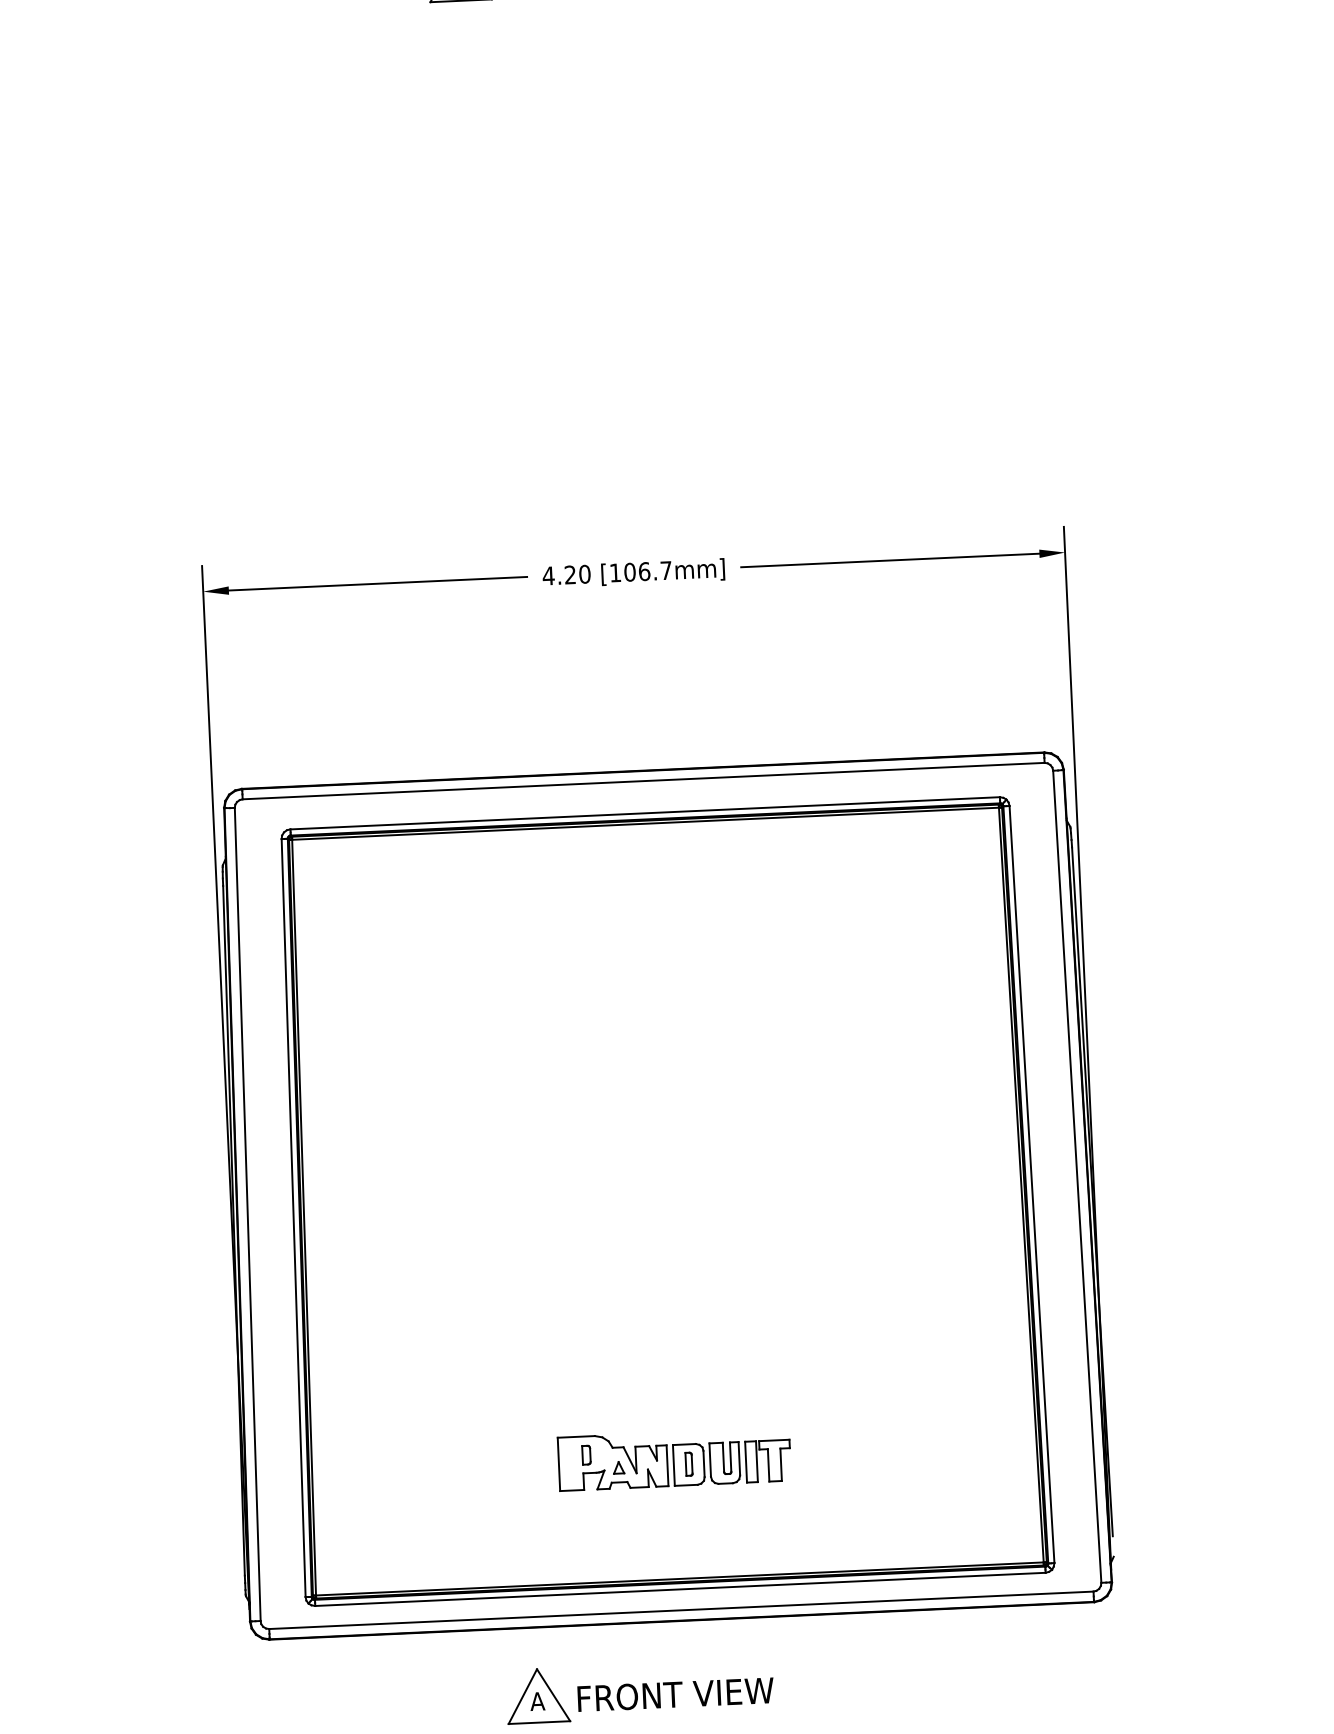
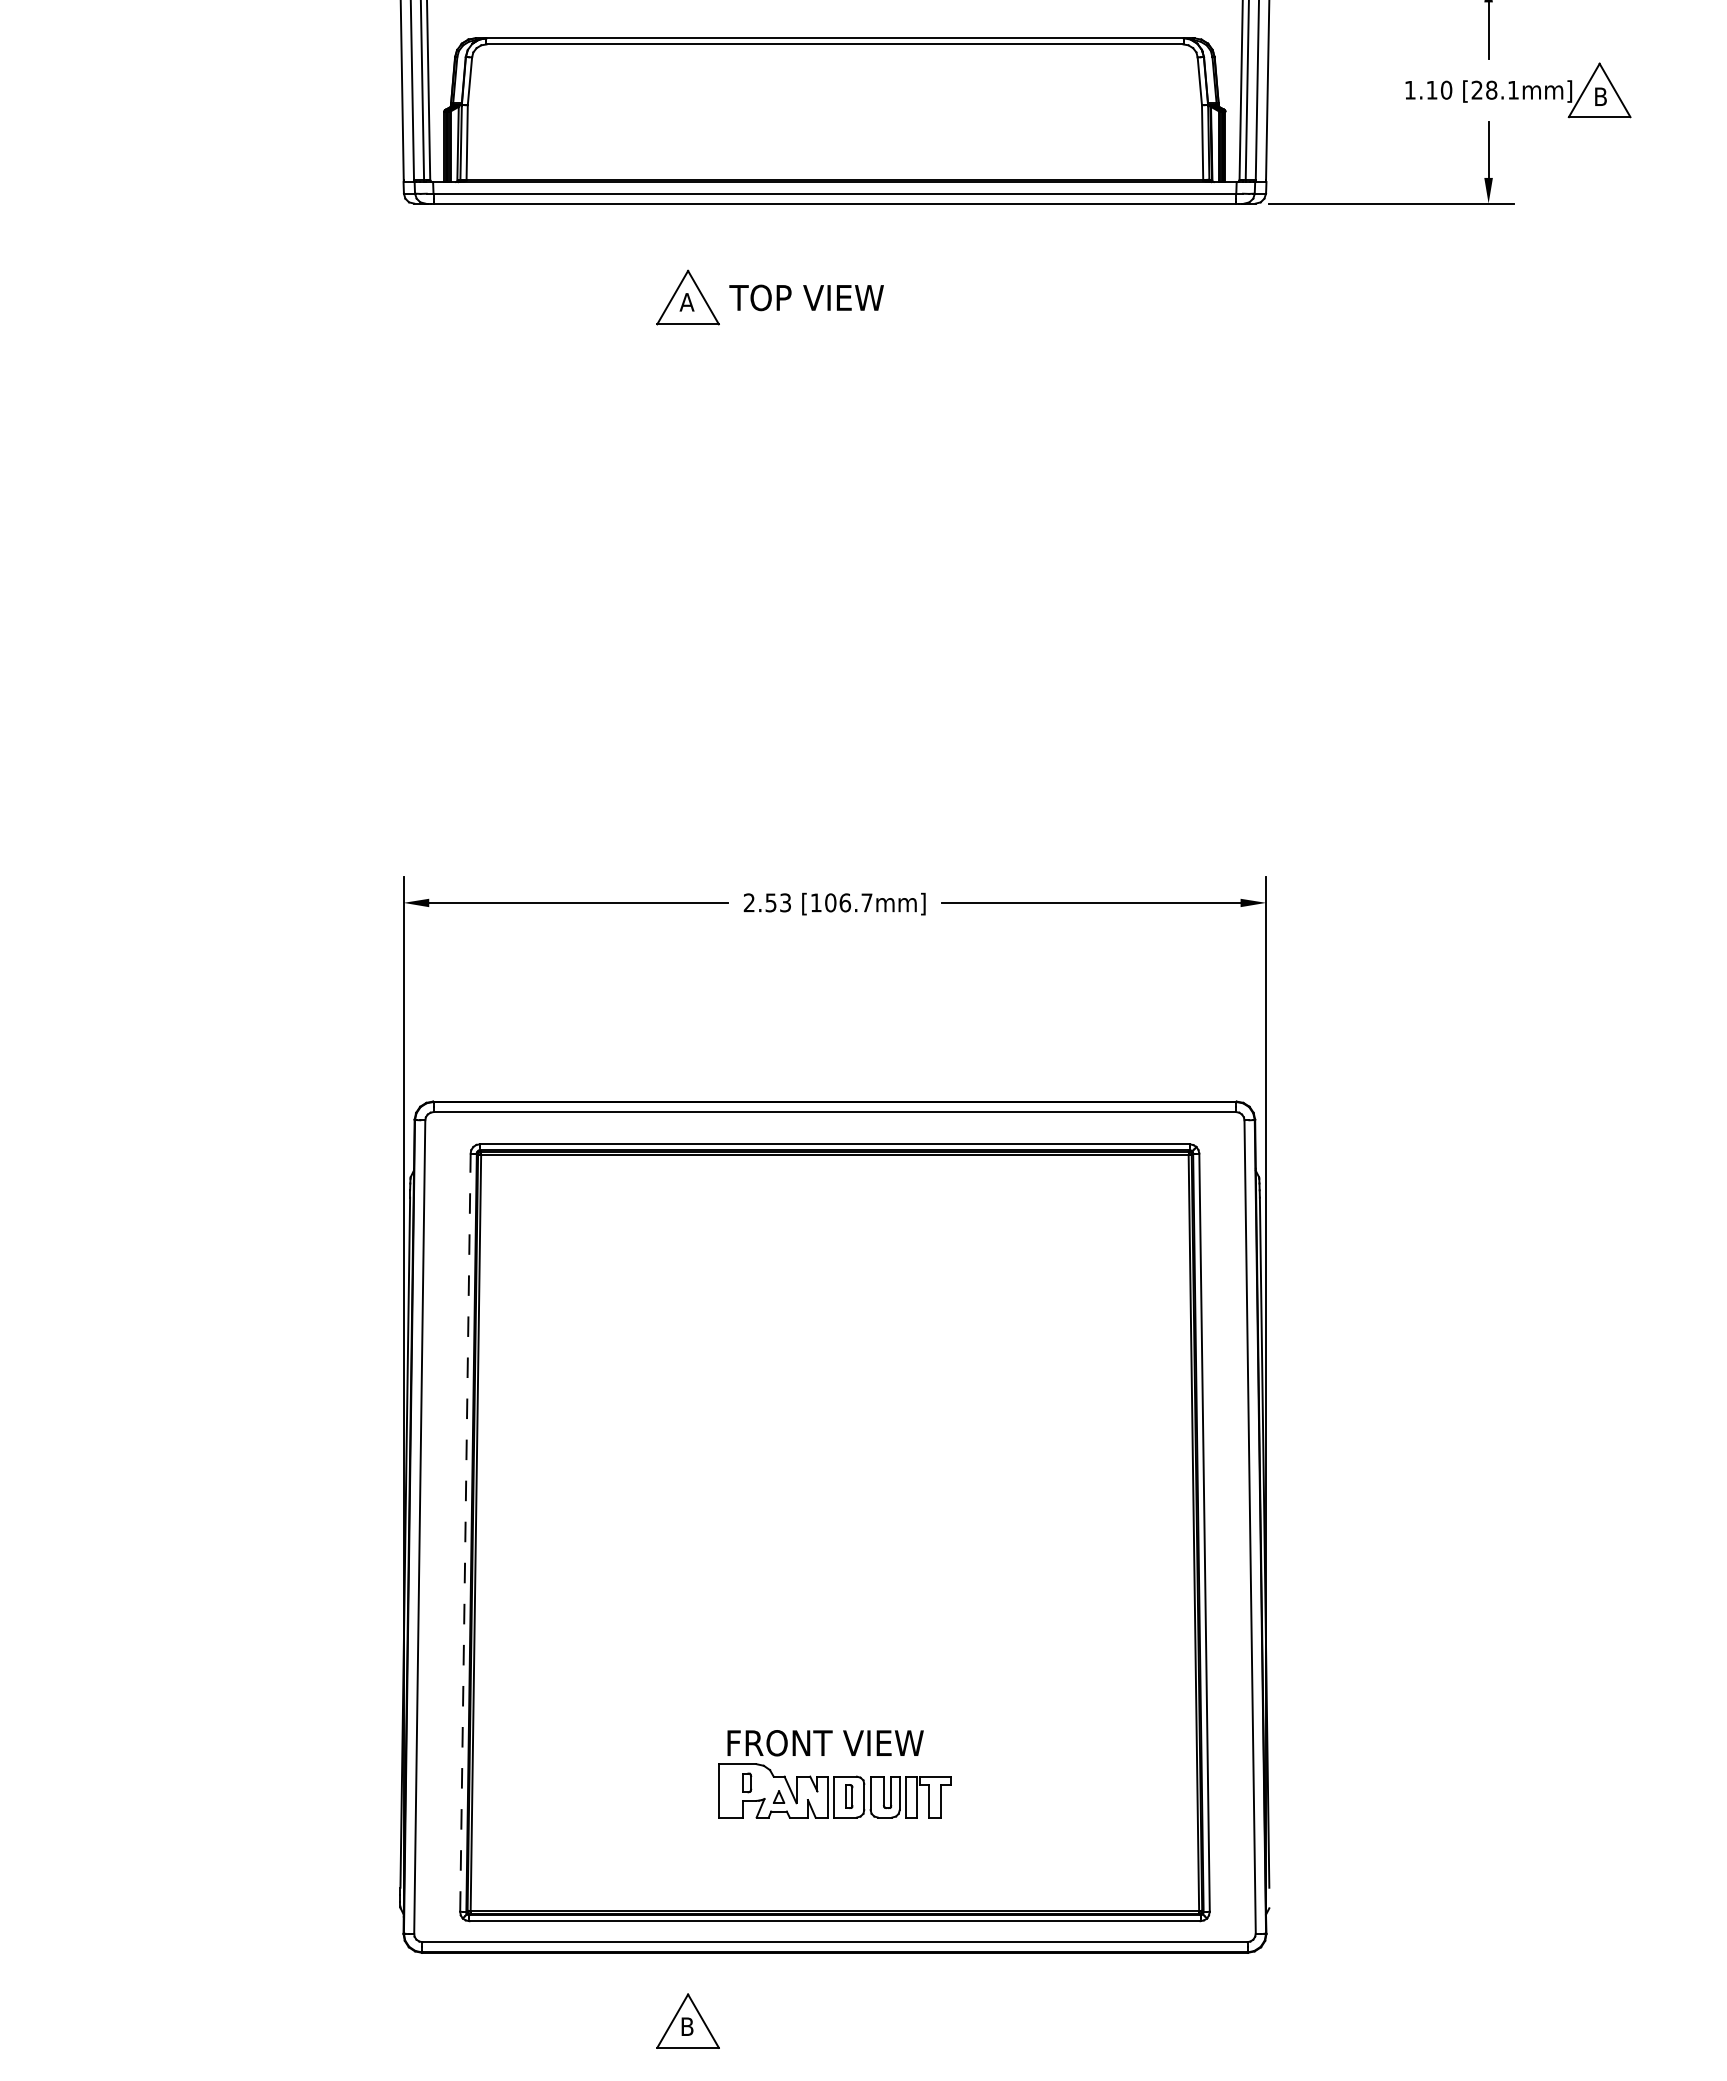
text: (566, 574) -> (767, 902), 4.20 -> 2.53
line: (293, 1217) -> (465, 1532), solid -> dashed
text: (675, 1695) -> (825, 1743), moved
text: (536, 1701) -> (686, 2026), A -> B

